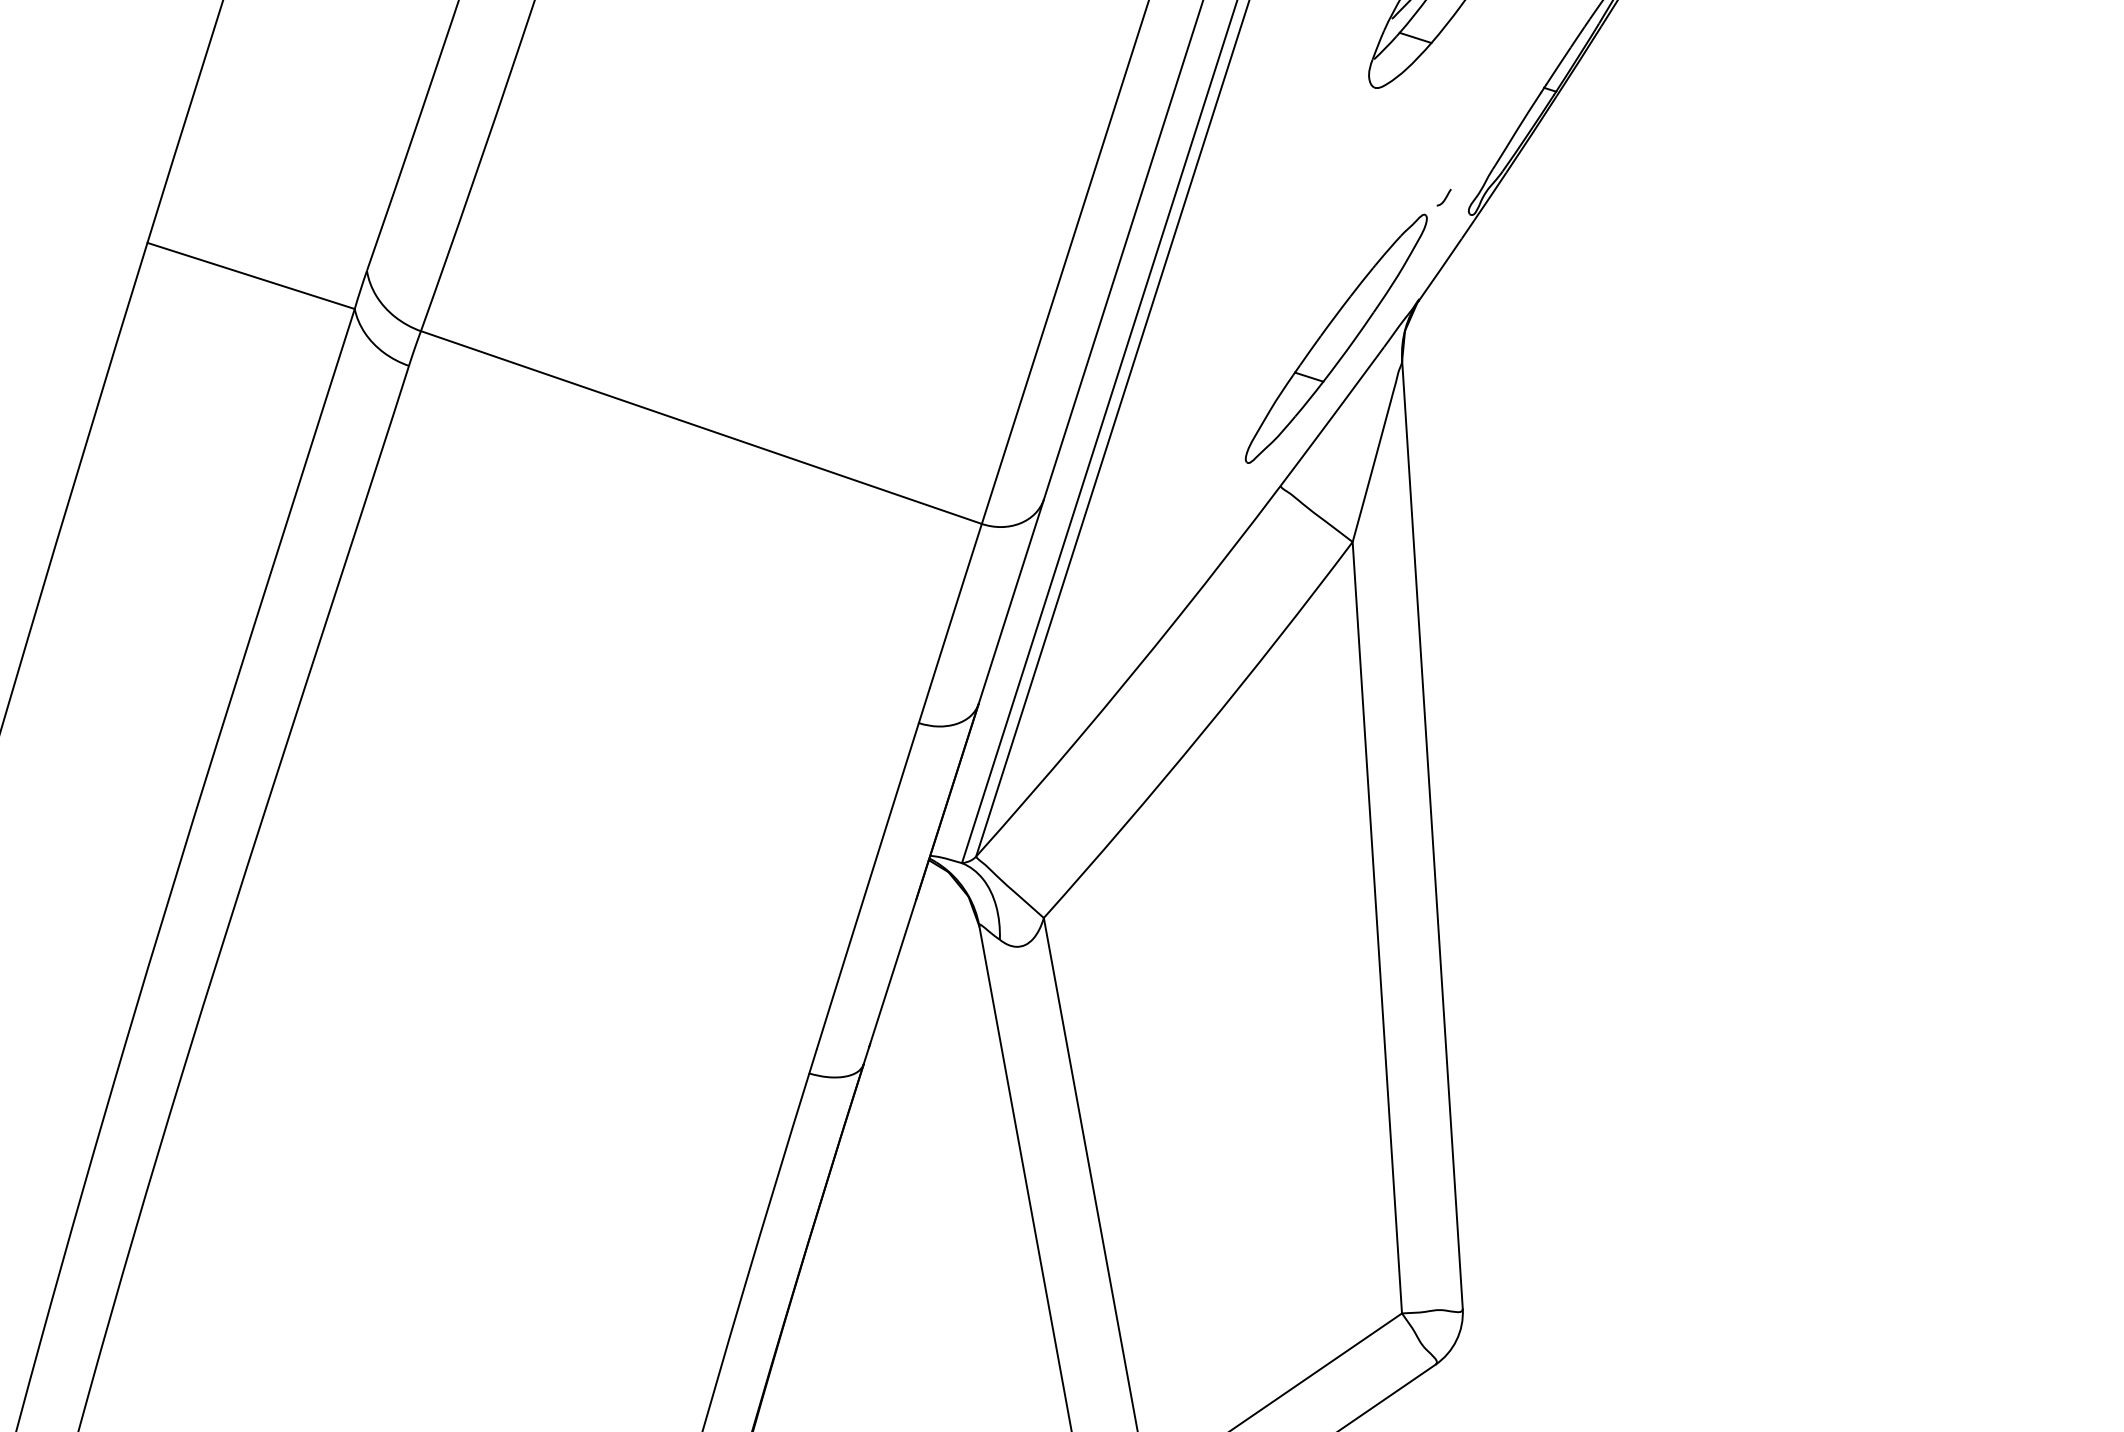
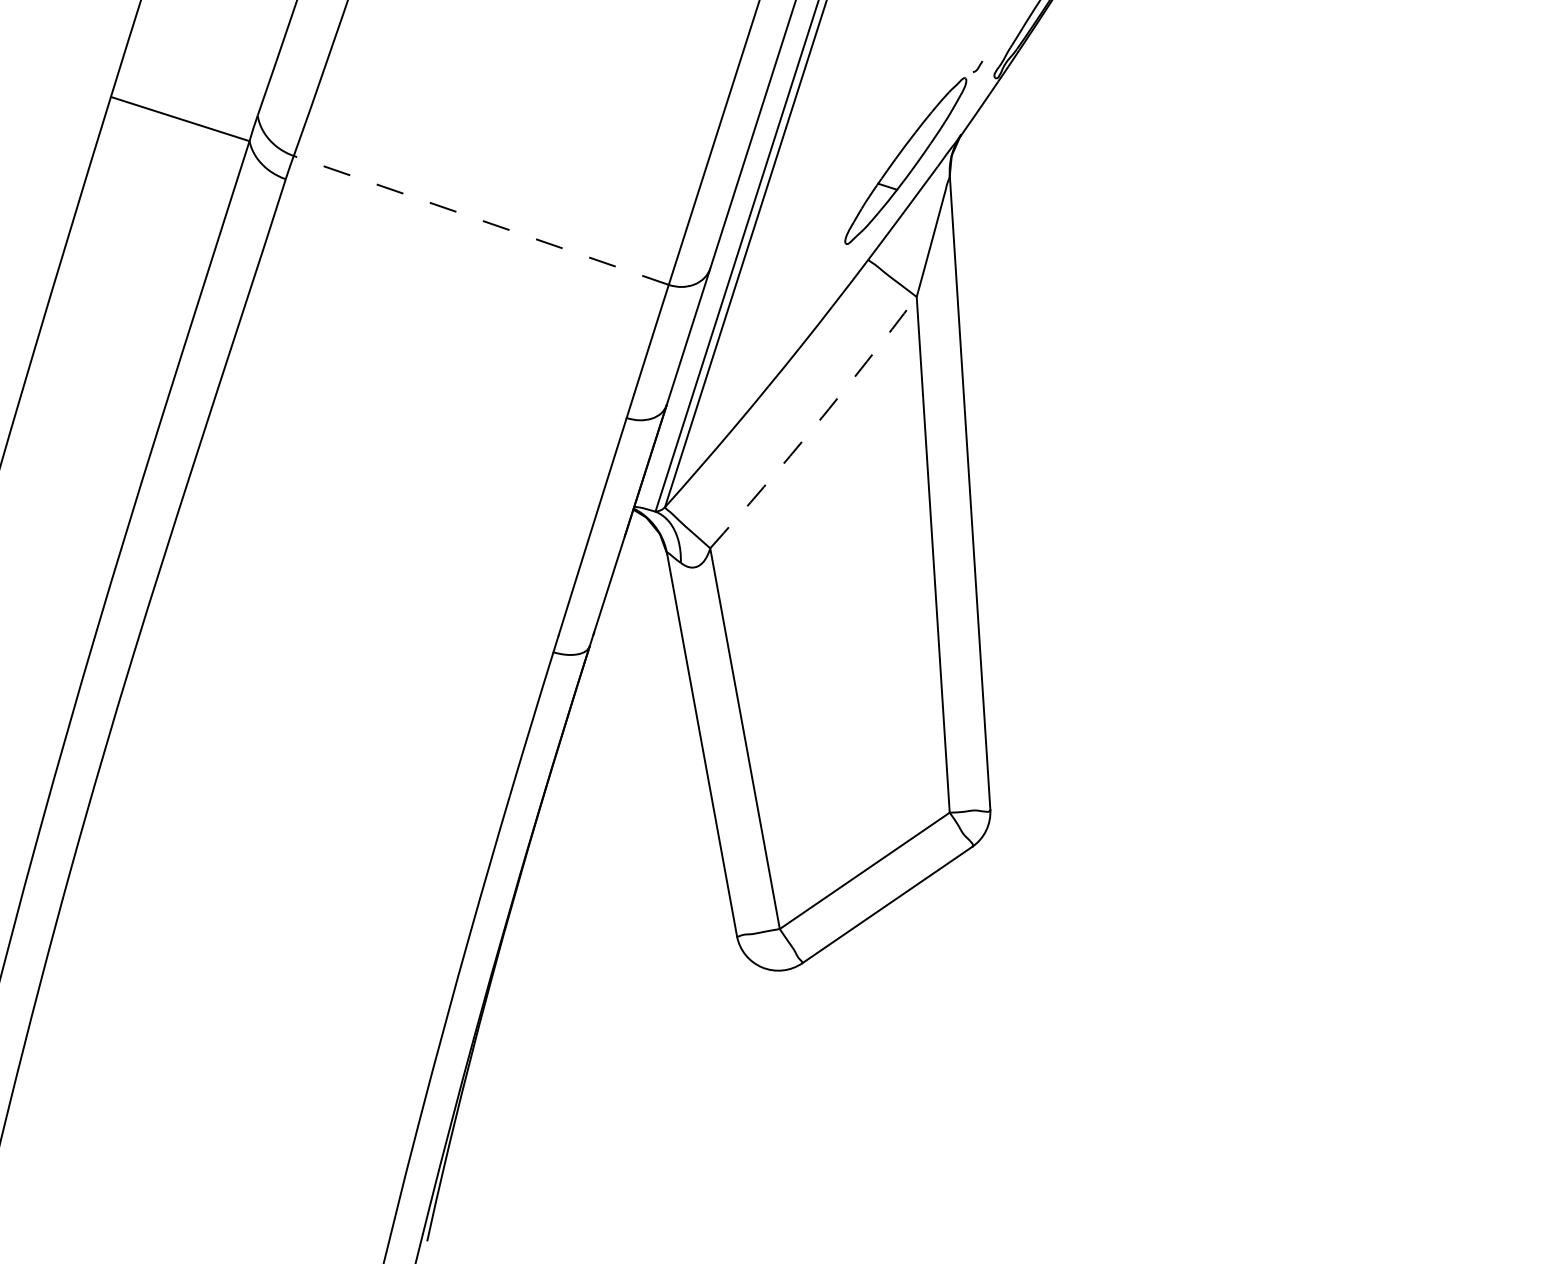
line: (700, 427) -> (480, 220), solid -> dashed
arc: (1202, 732) -> (816, 424), solid -> dashed

